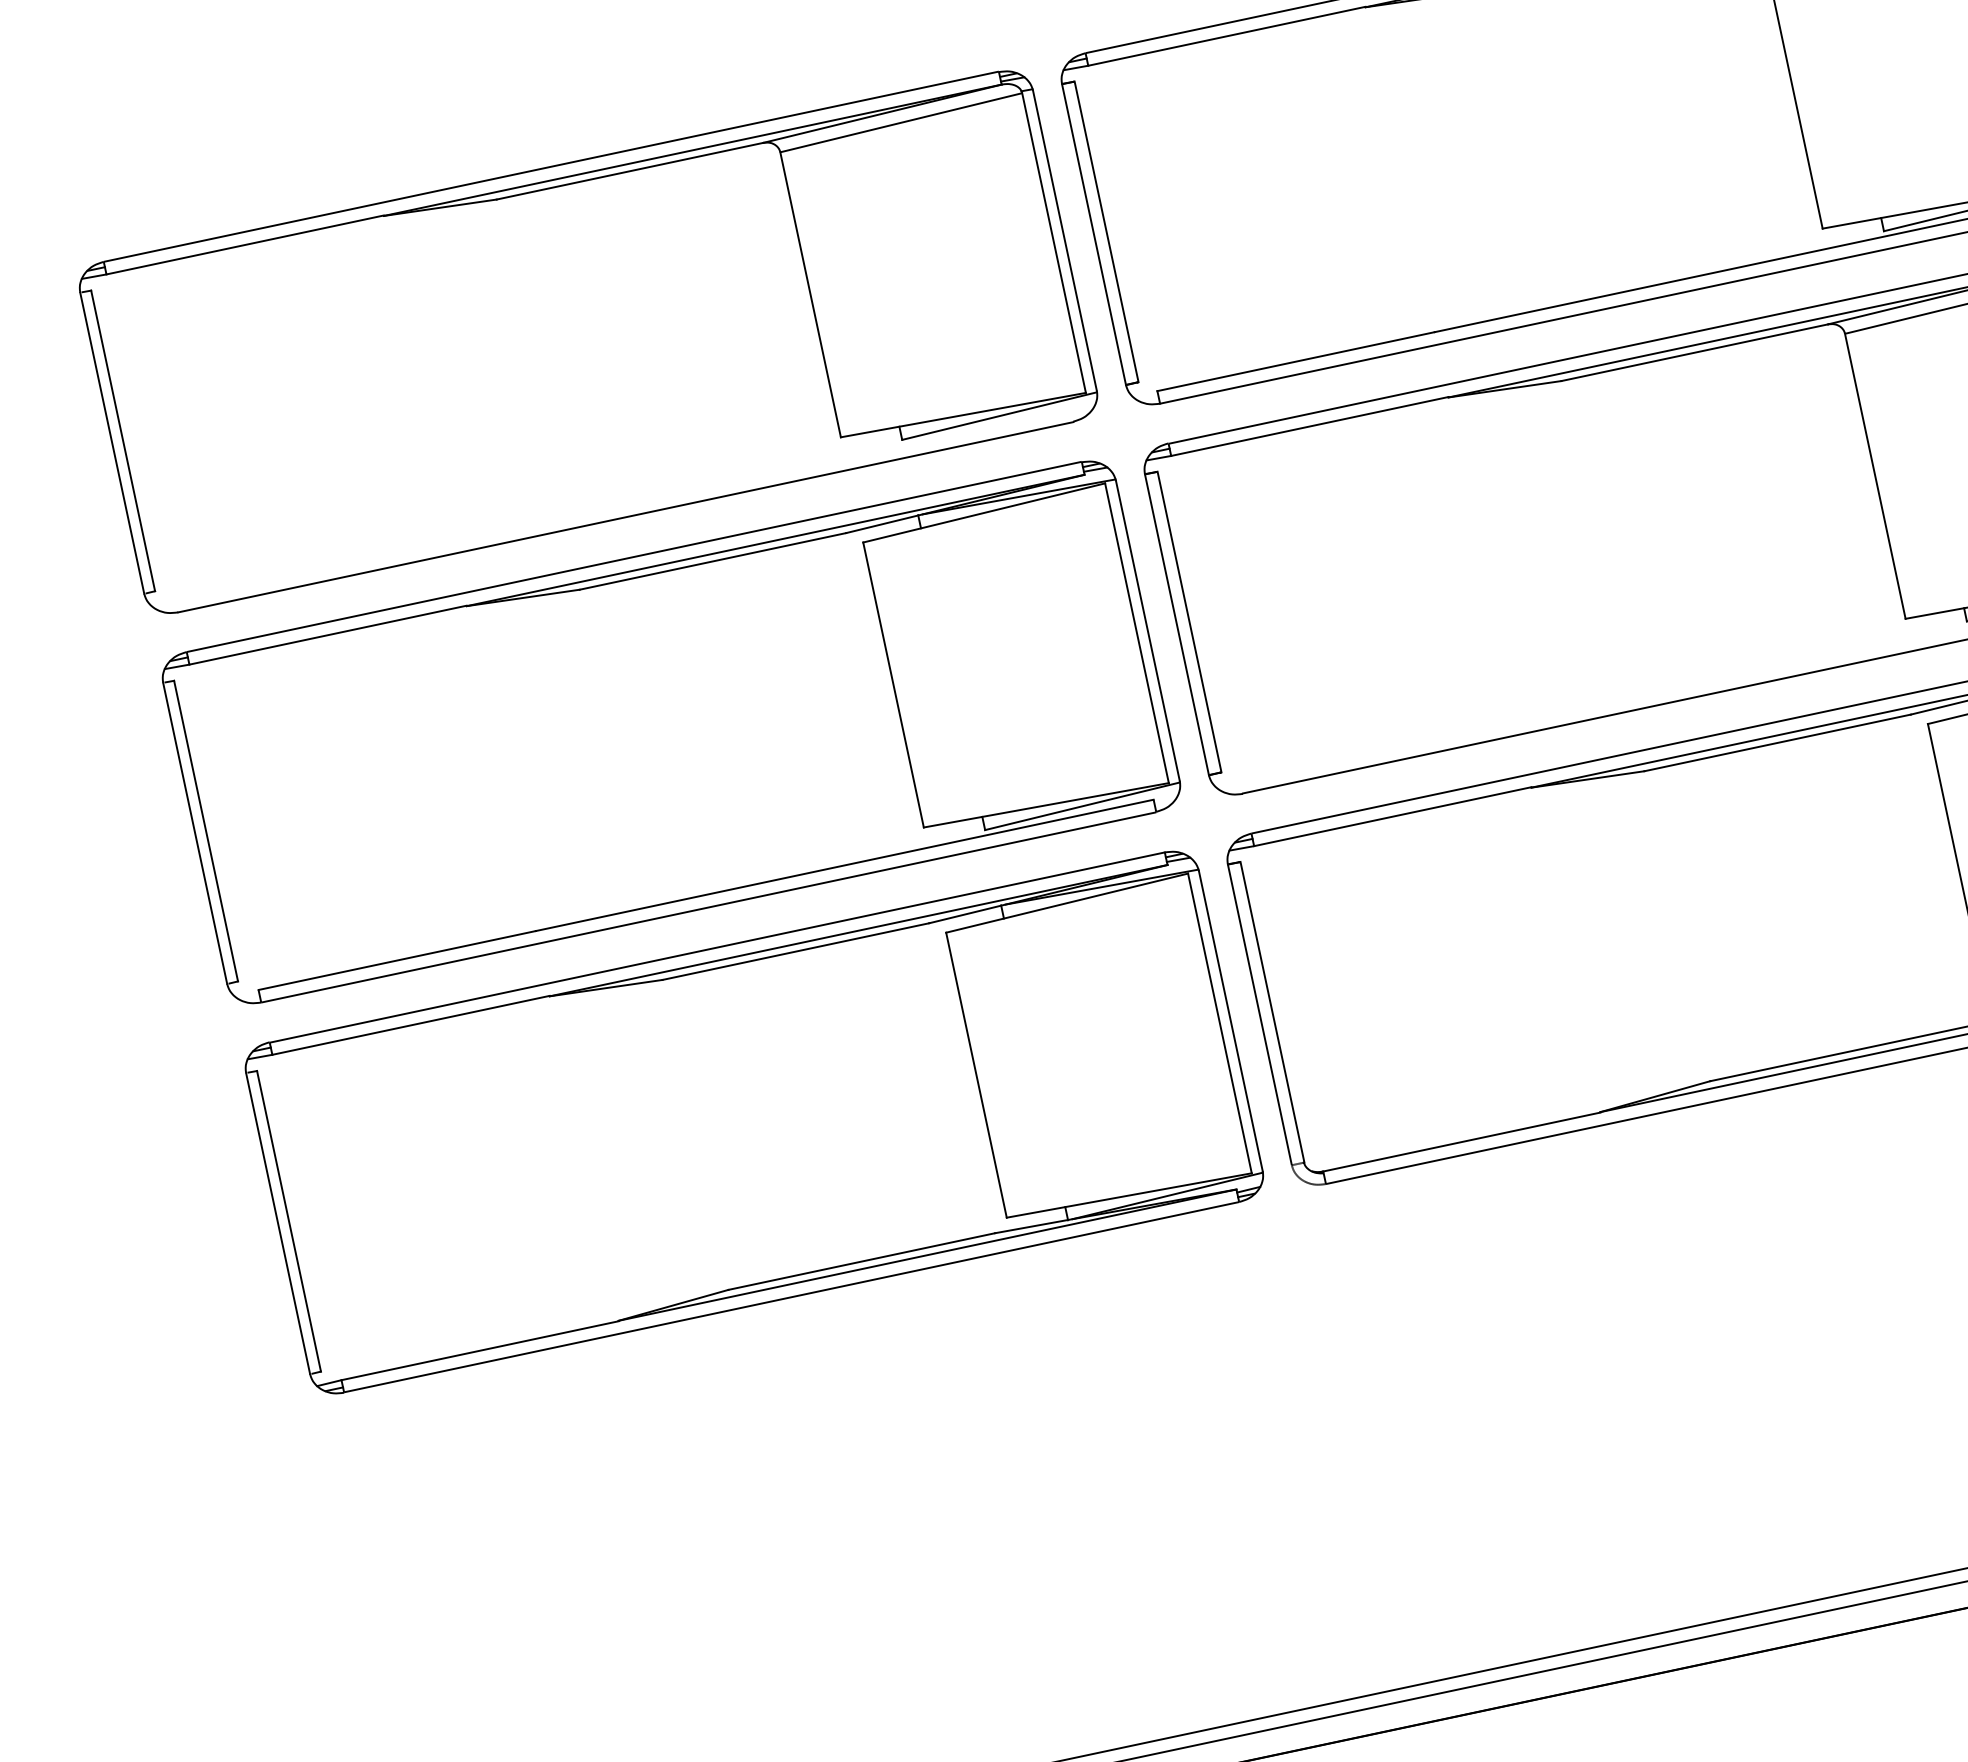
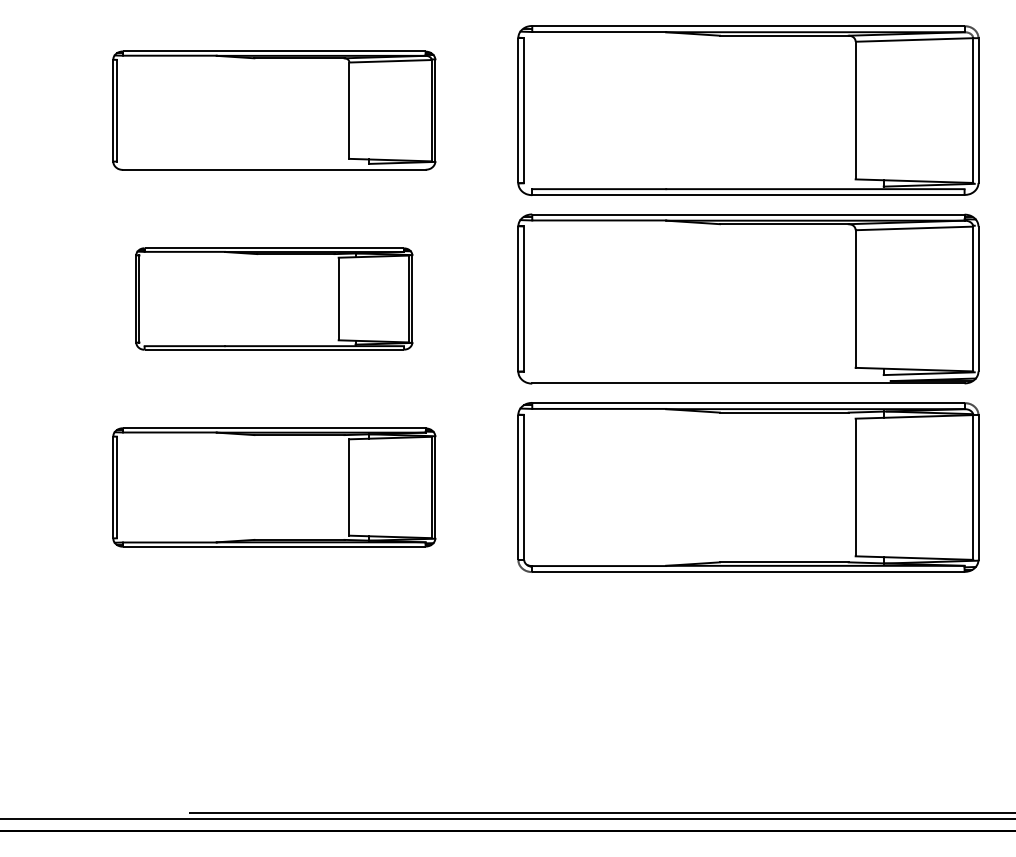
part: (589, 341) -> (274, 110), size x0.7
part: (671, 730) -> (274, 298), size x0.6
part: (755, 1122) -> (274, 487), size x0.7

